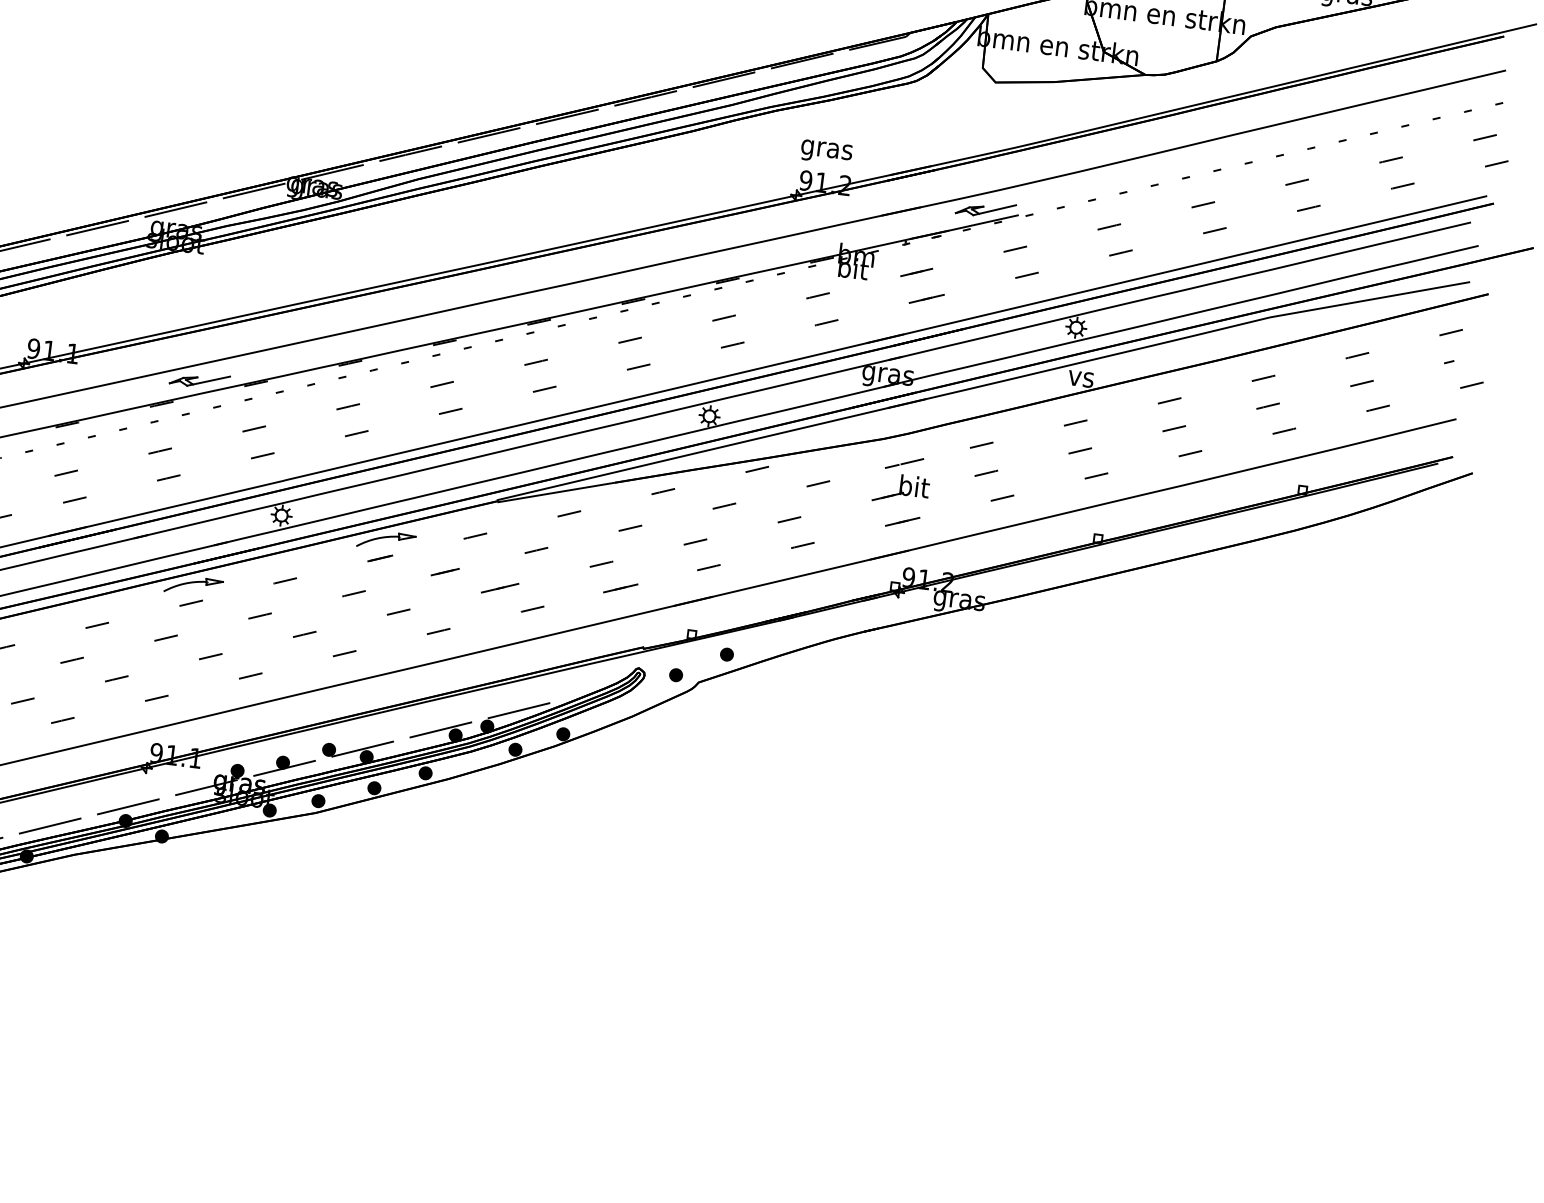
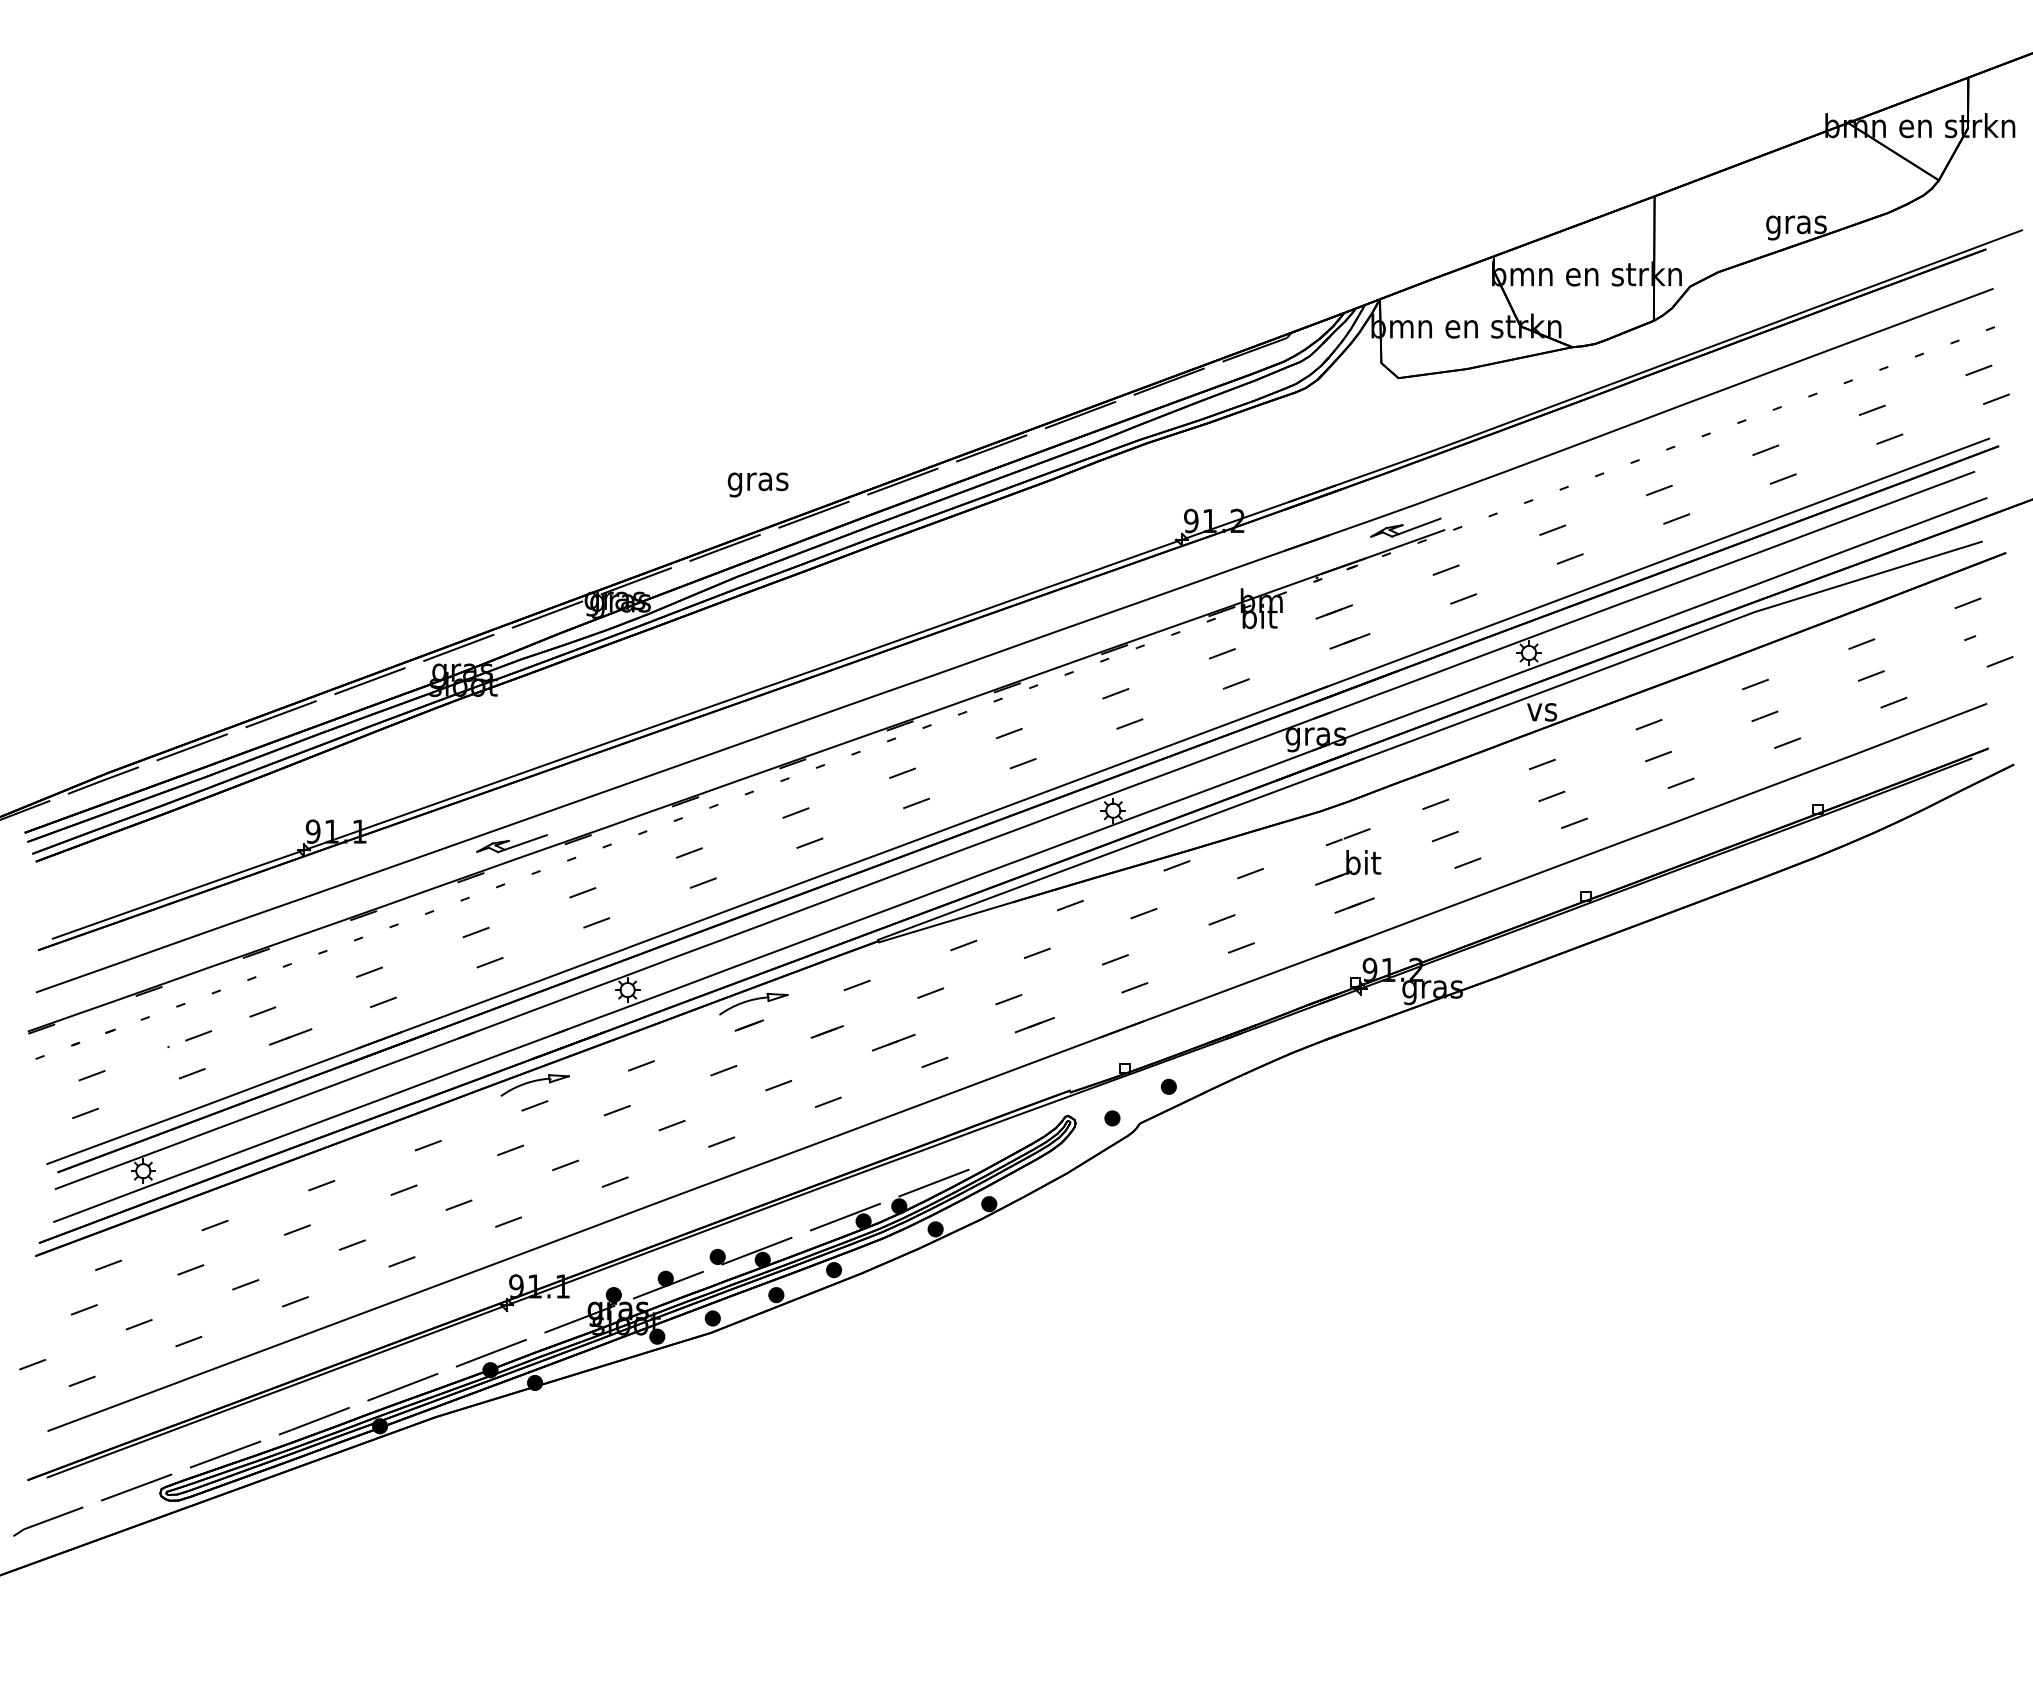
text: (826, 152) -> (757, 484), moved

